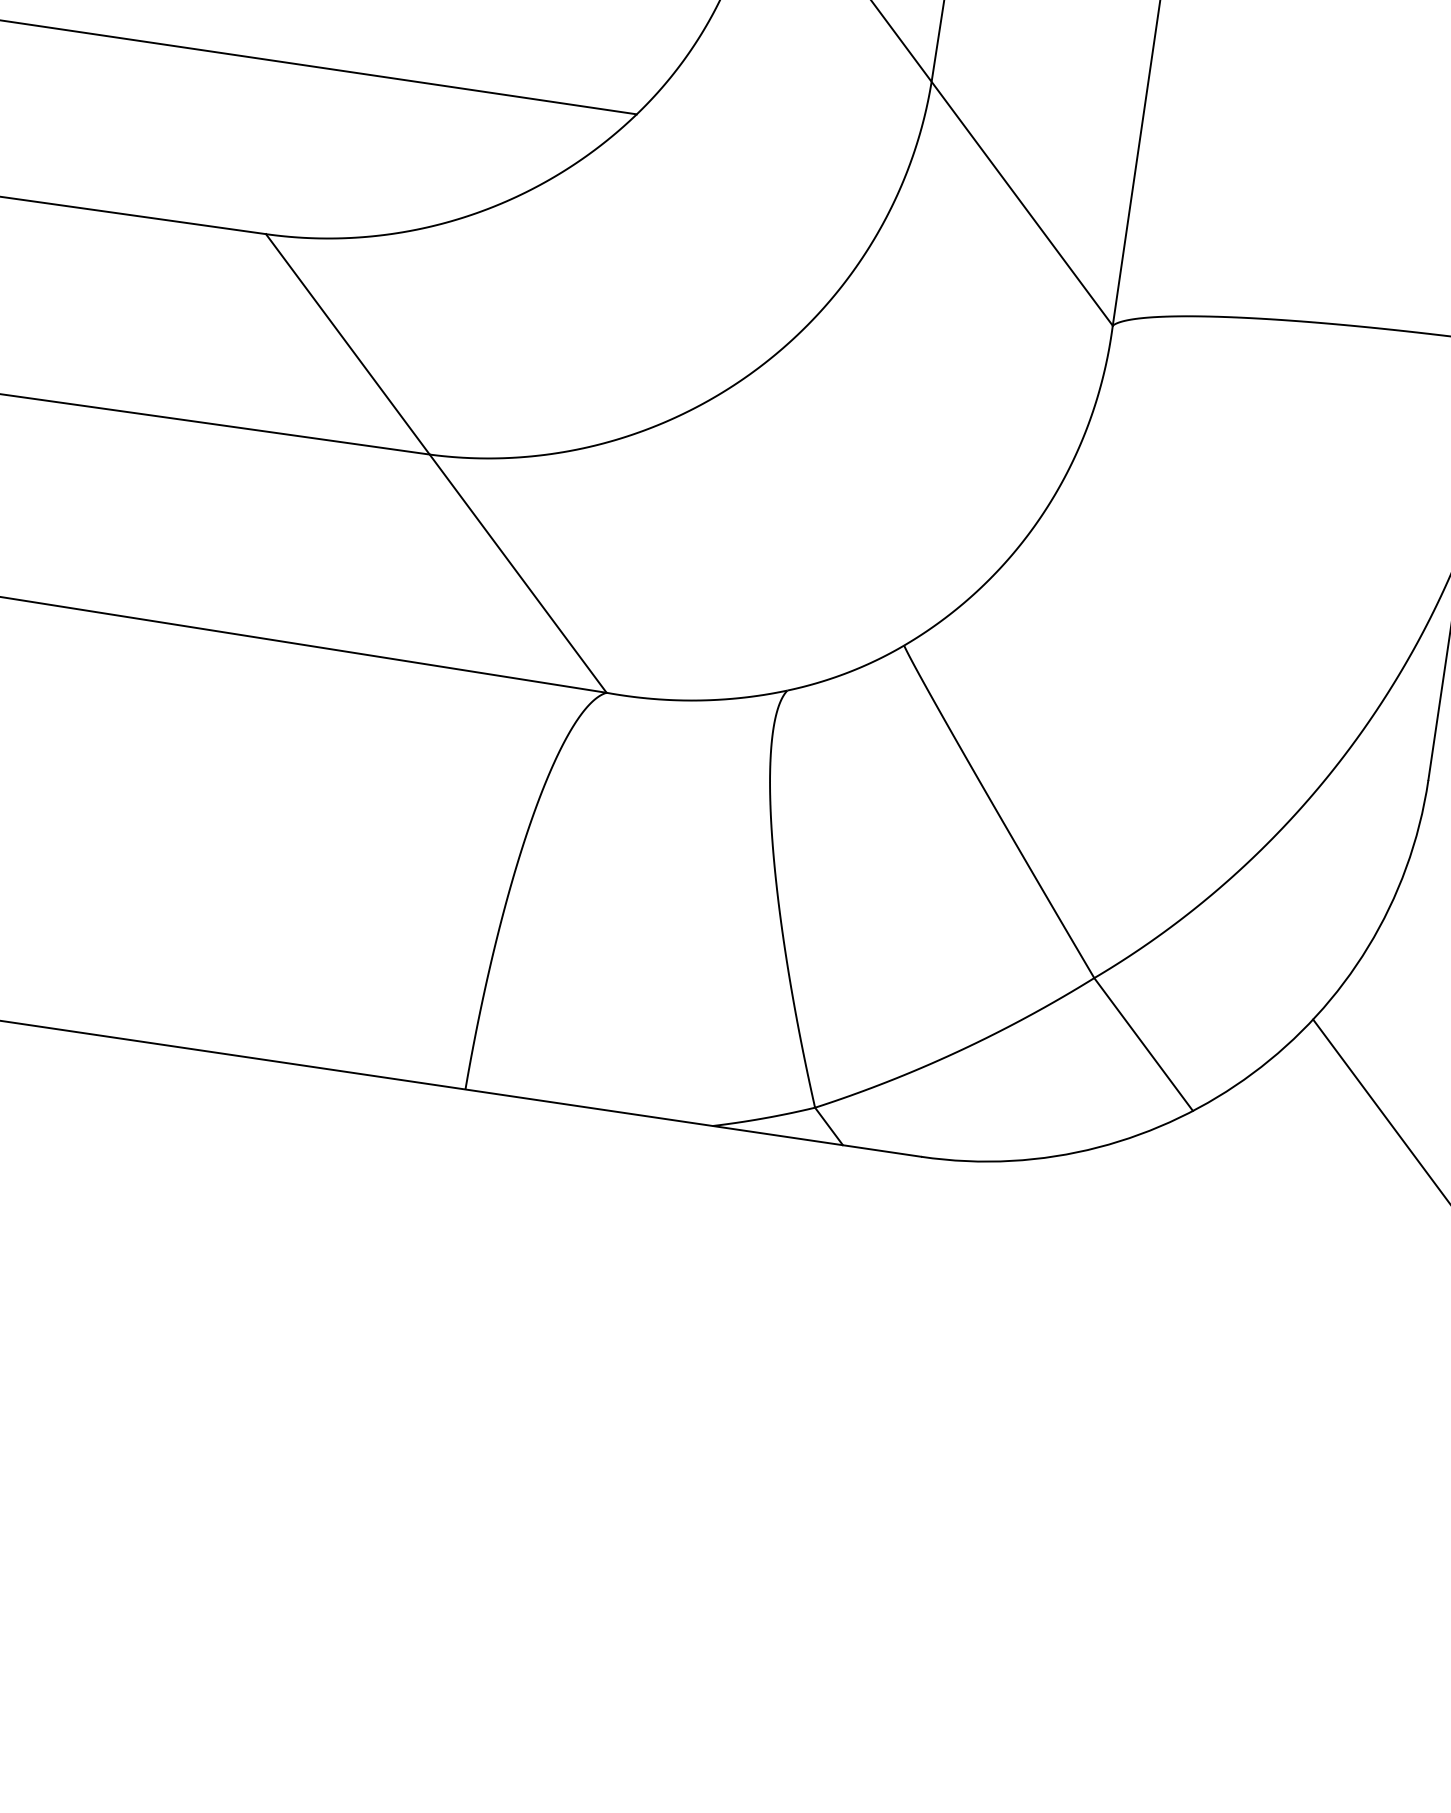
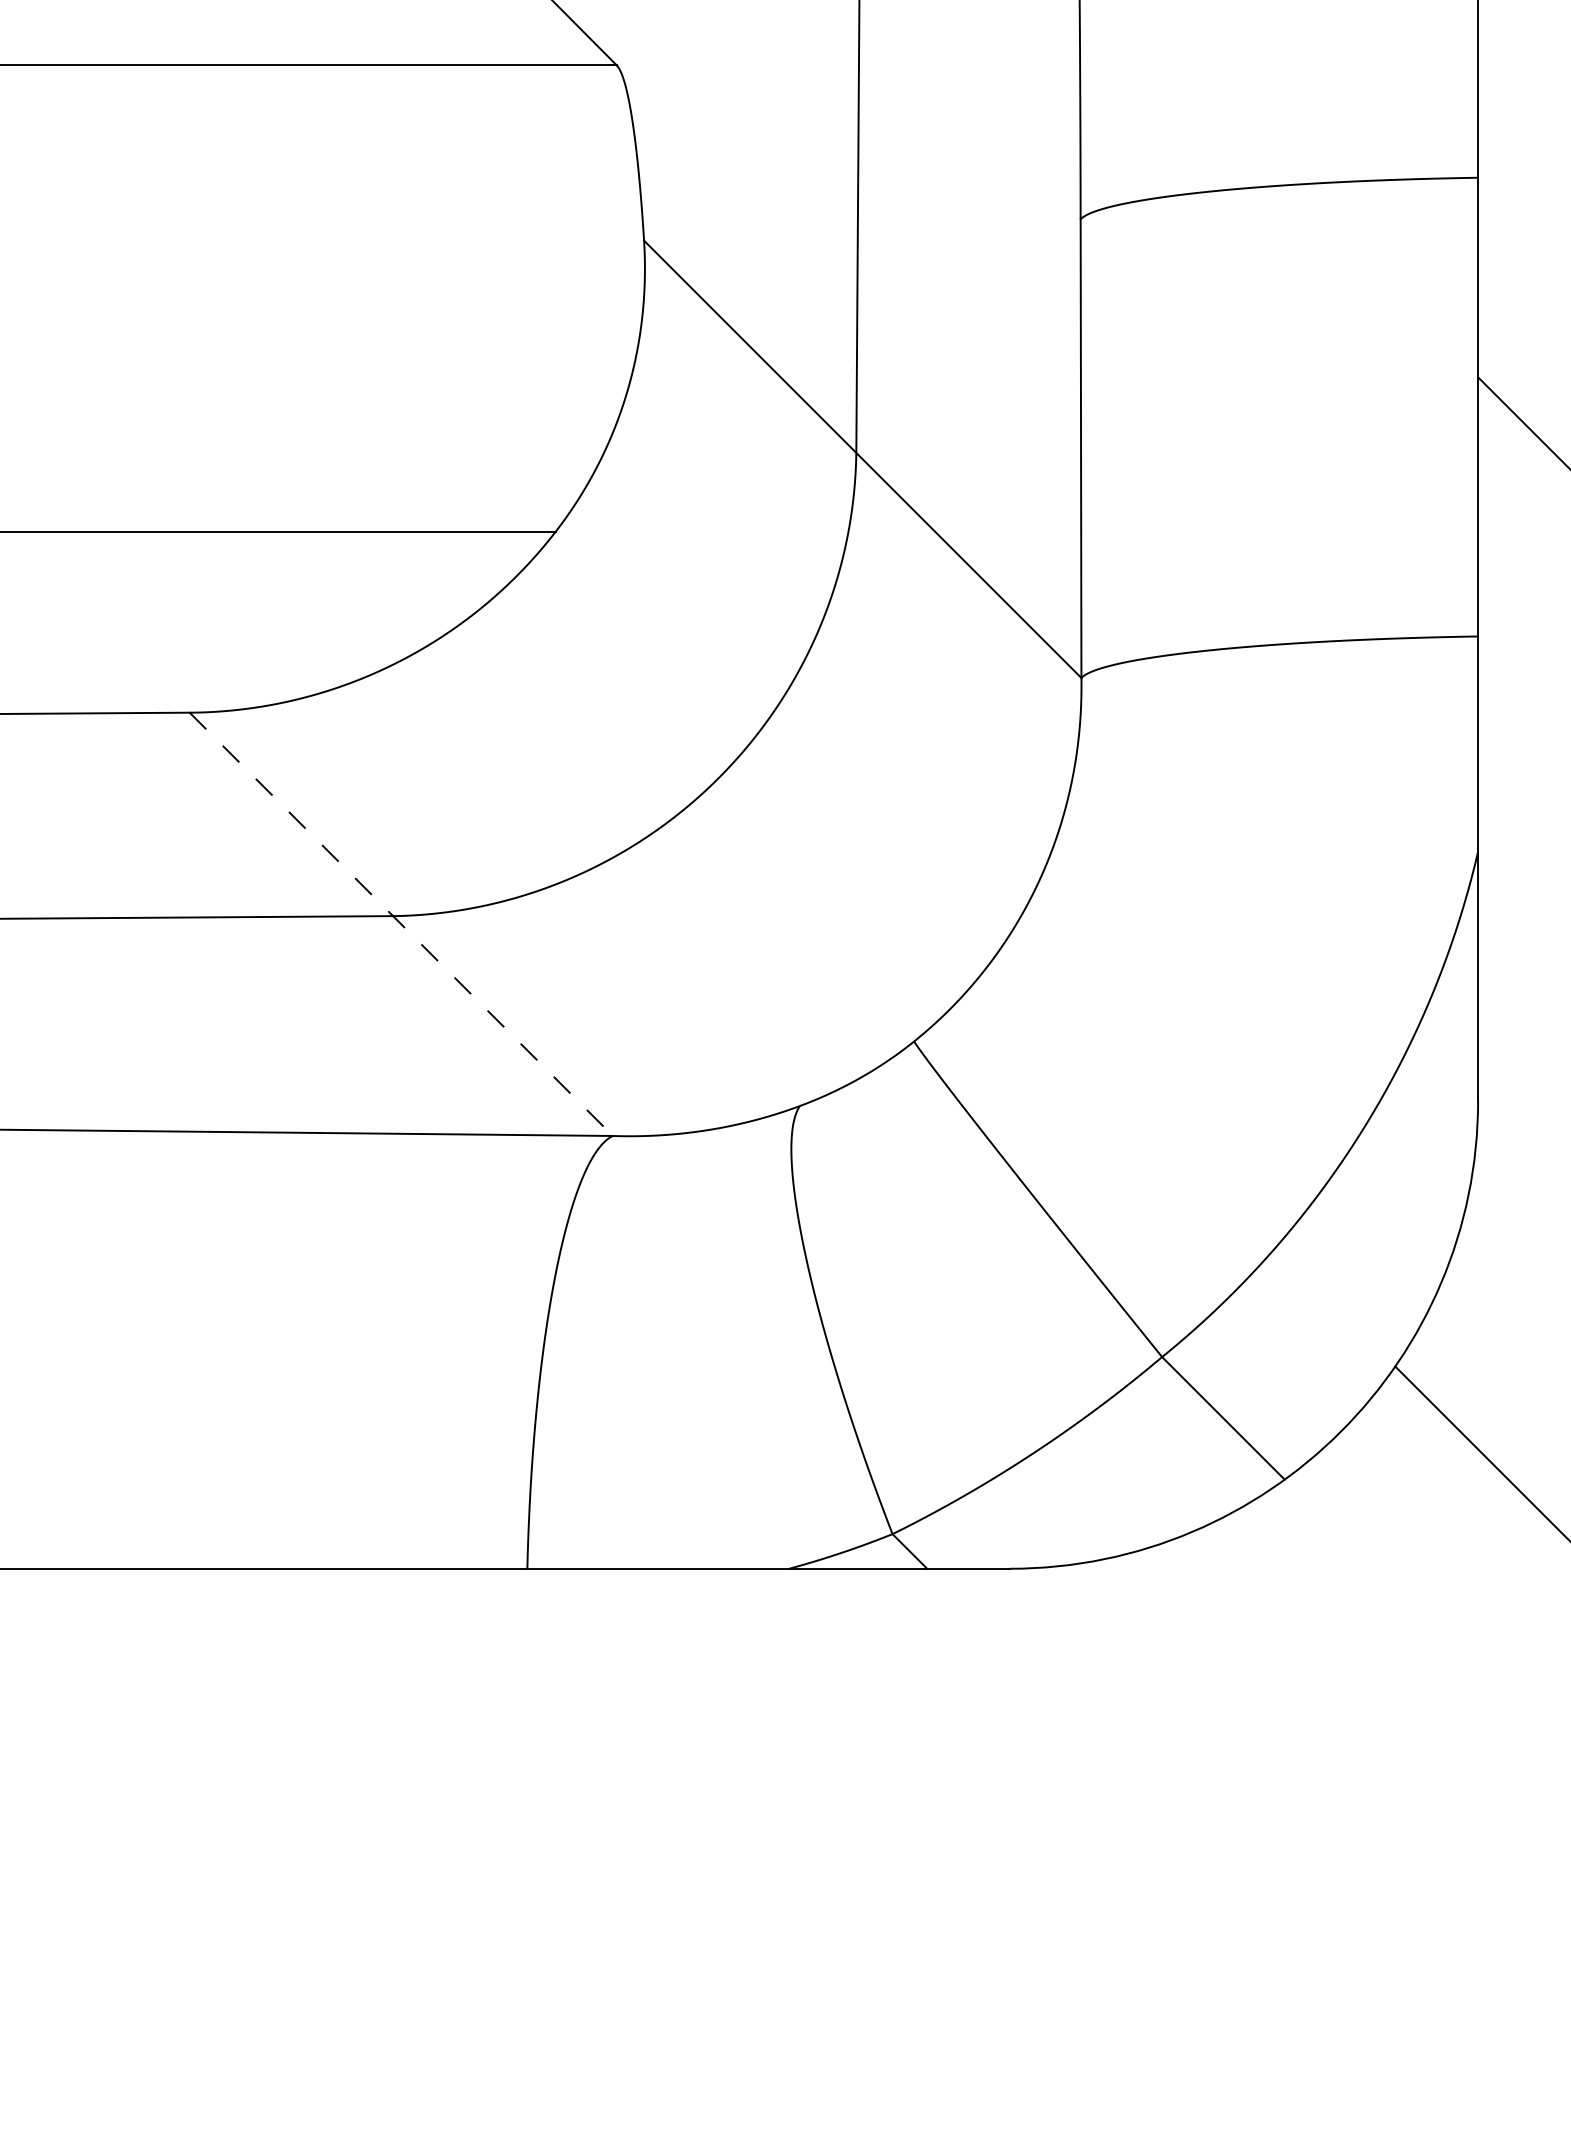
line: (436, 463) -> (401, 924), solid -> dashed

